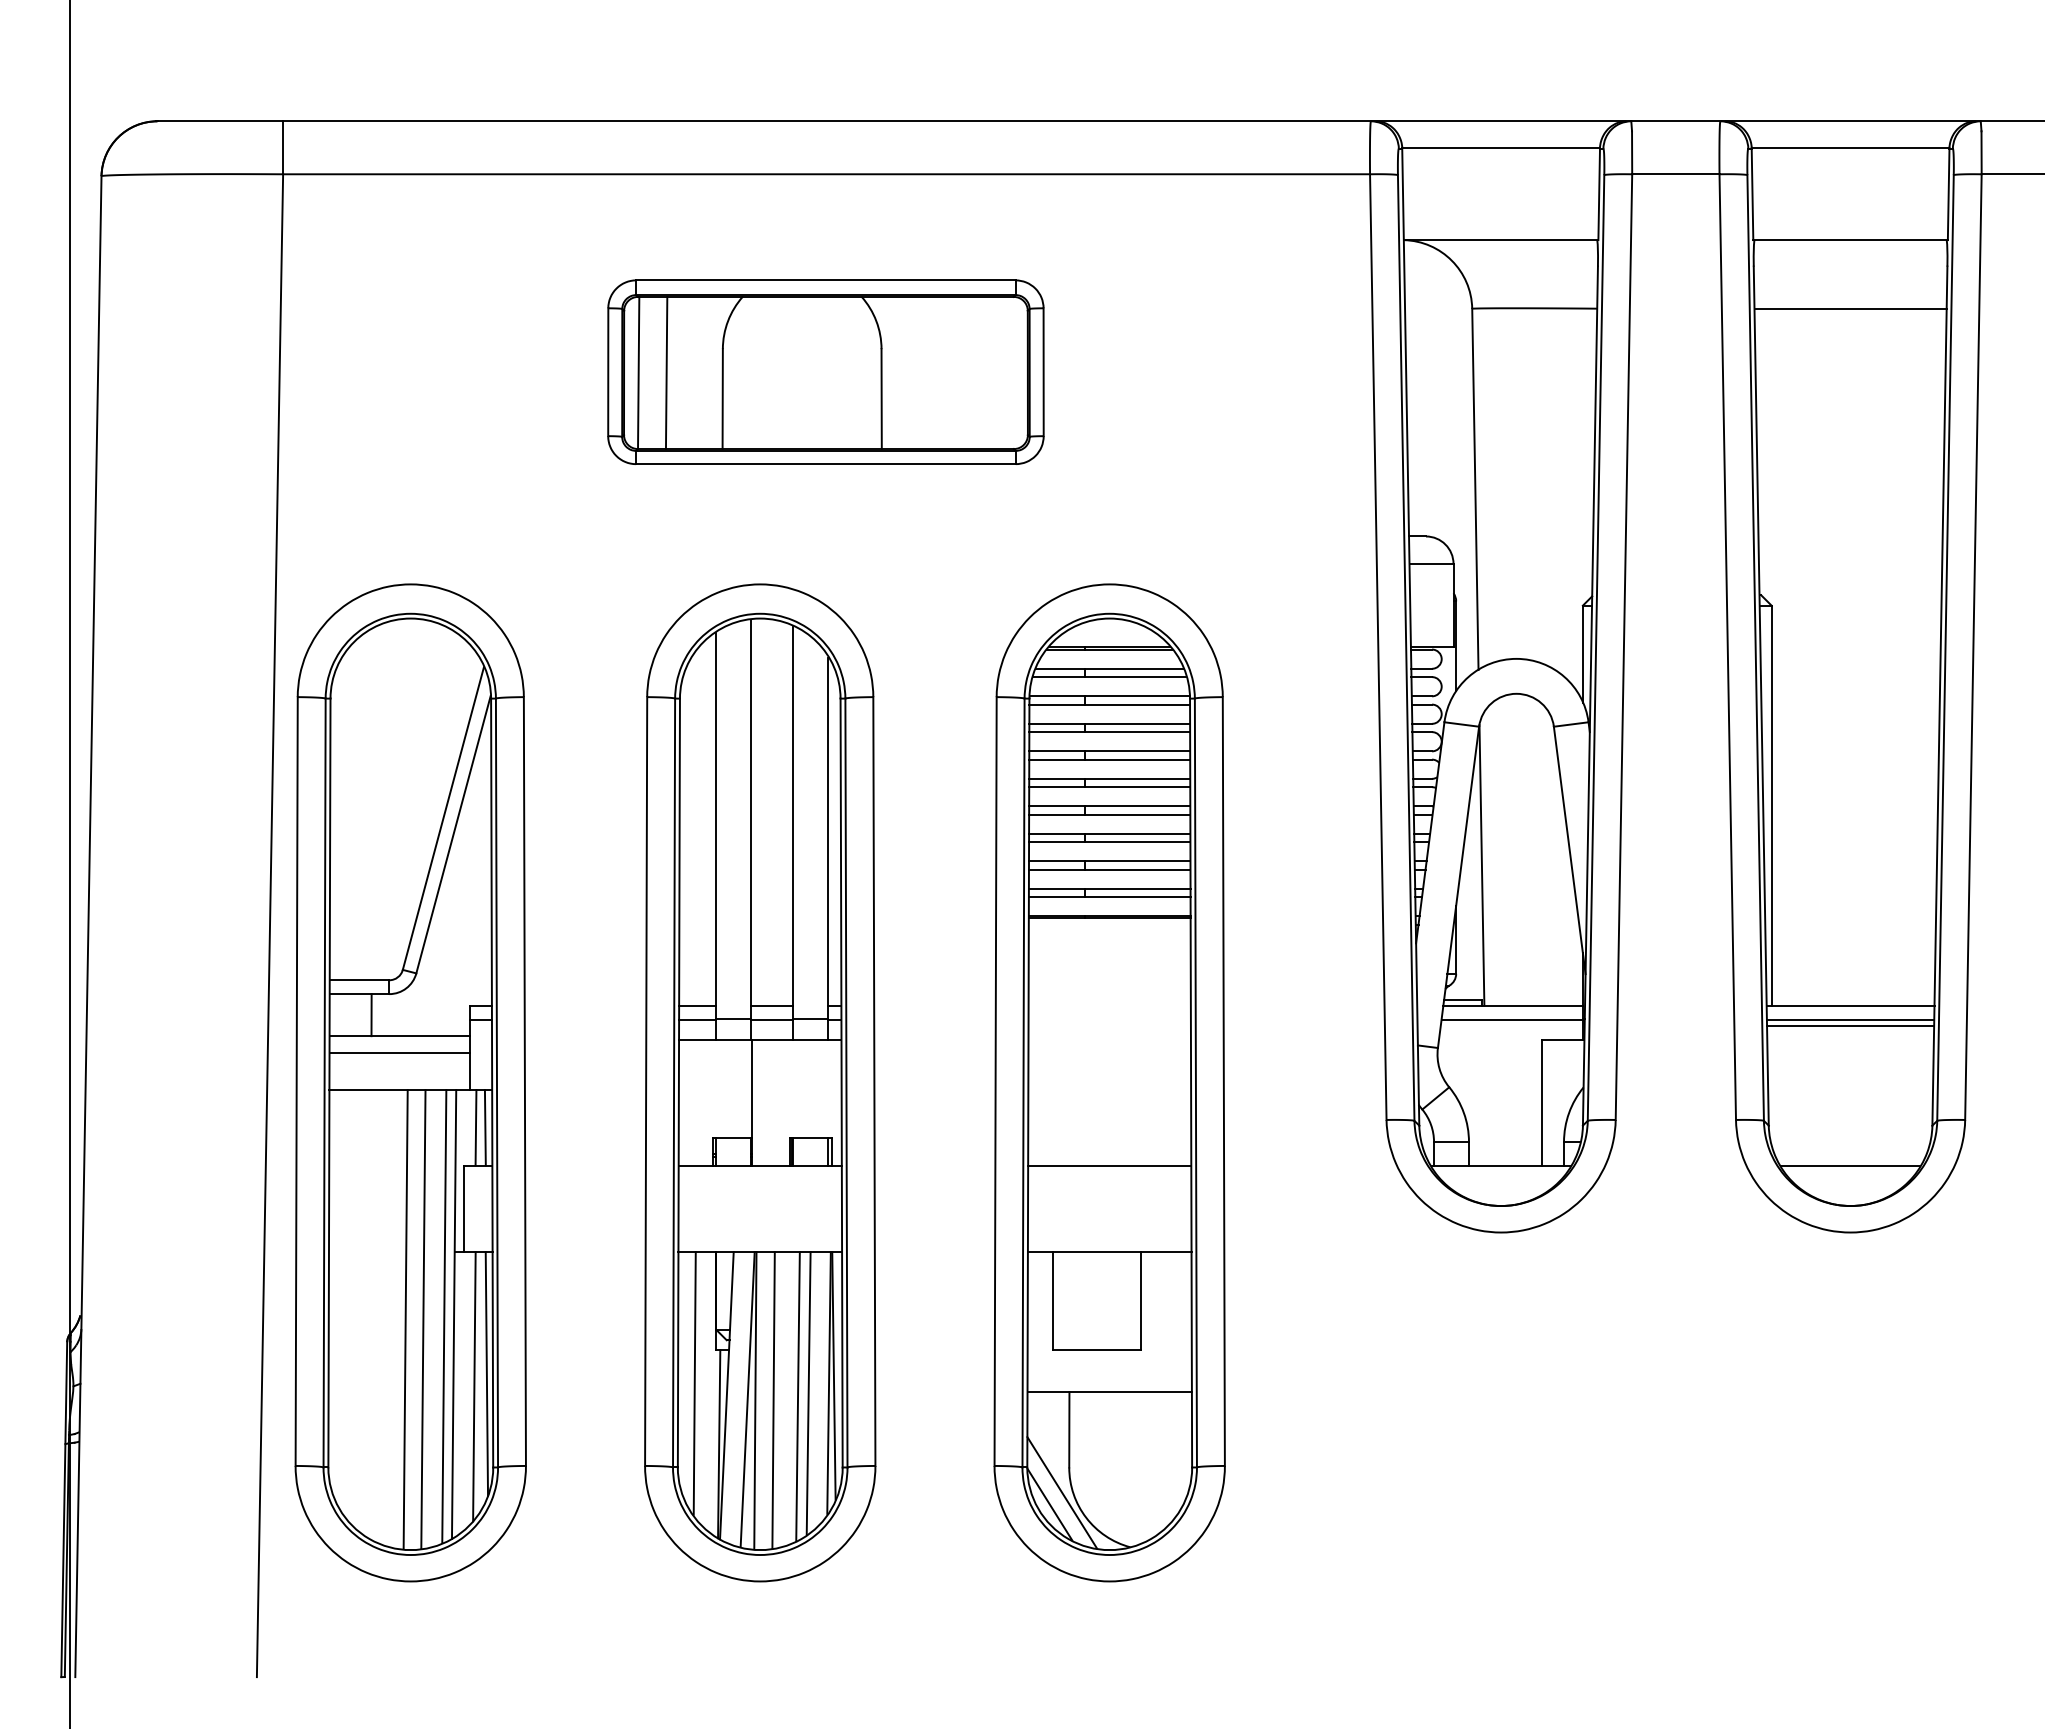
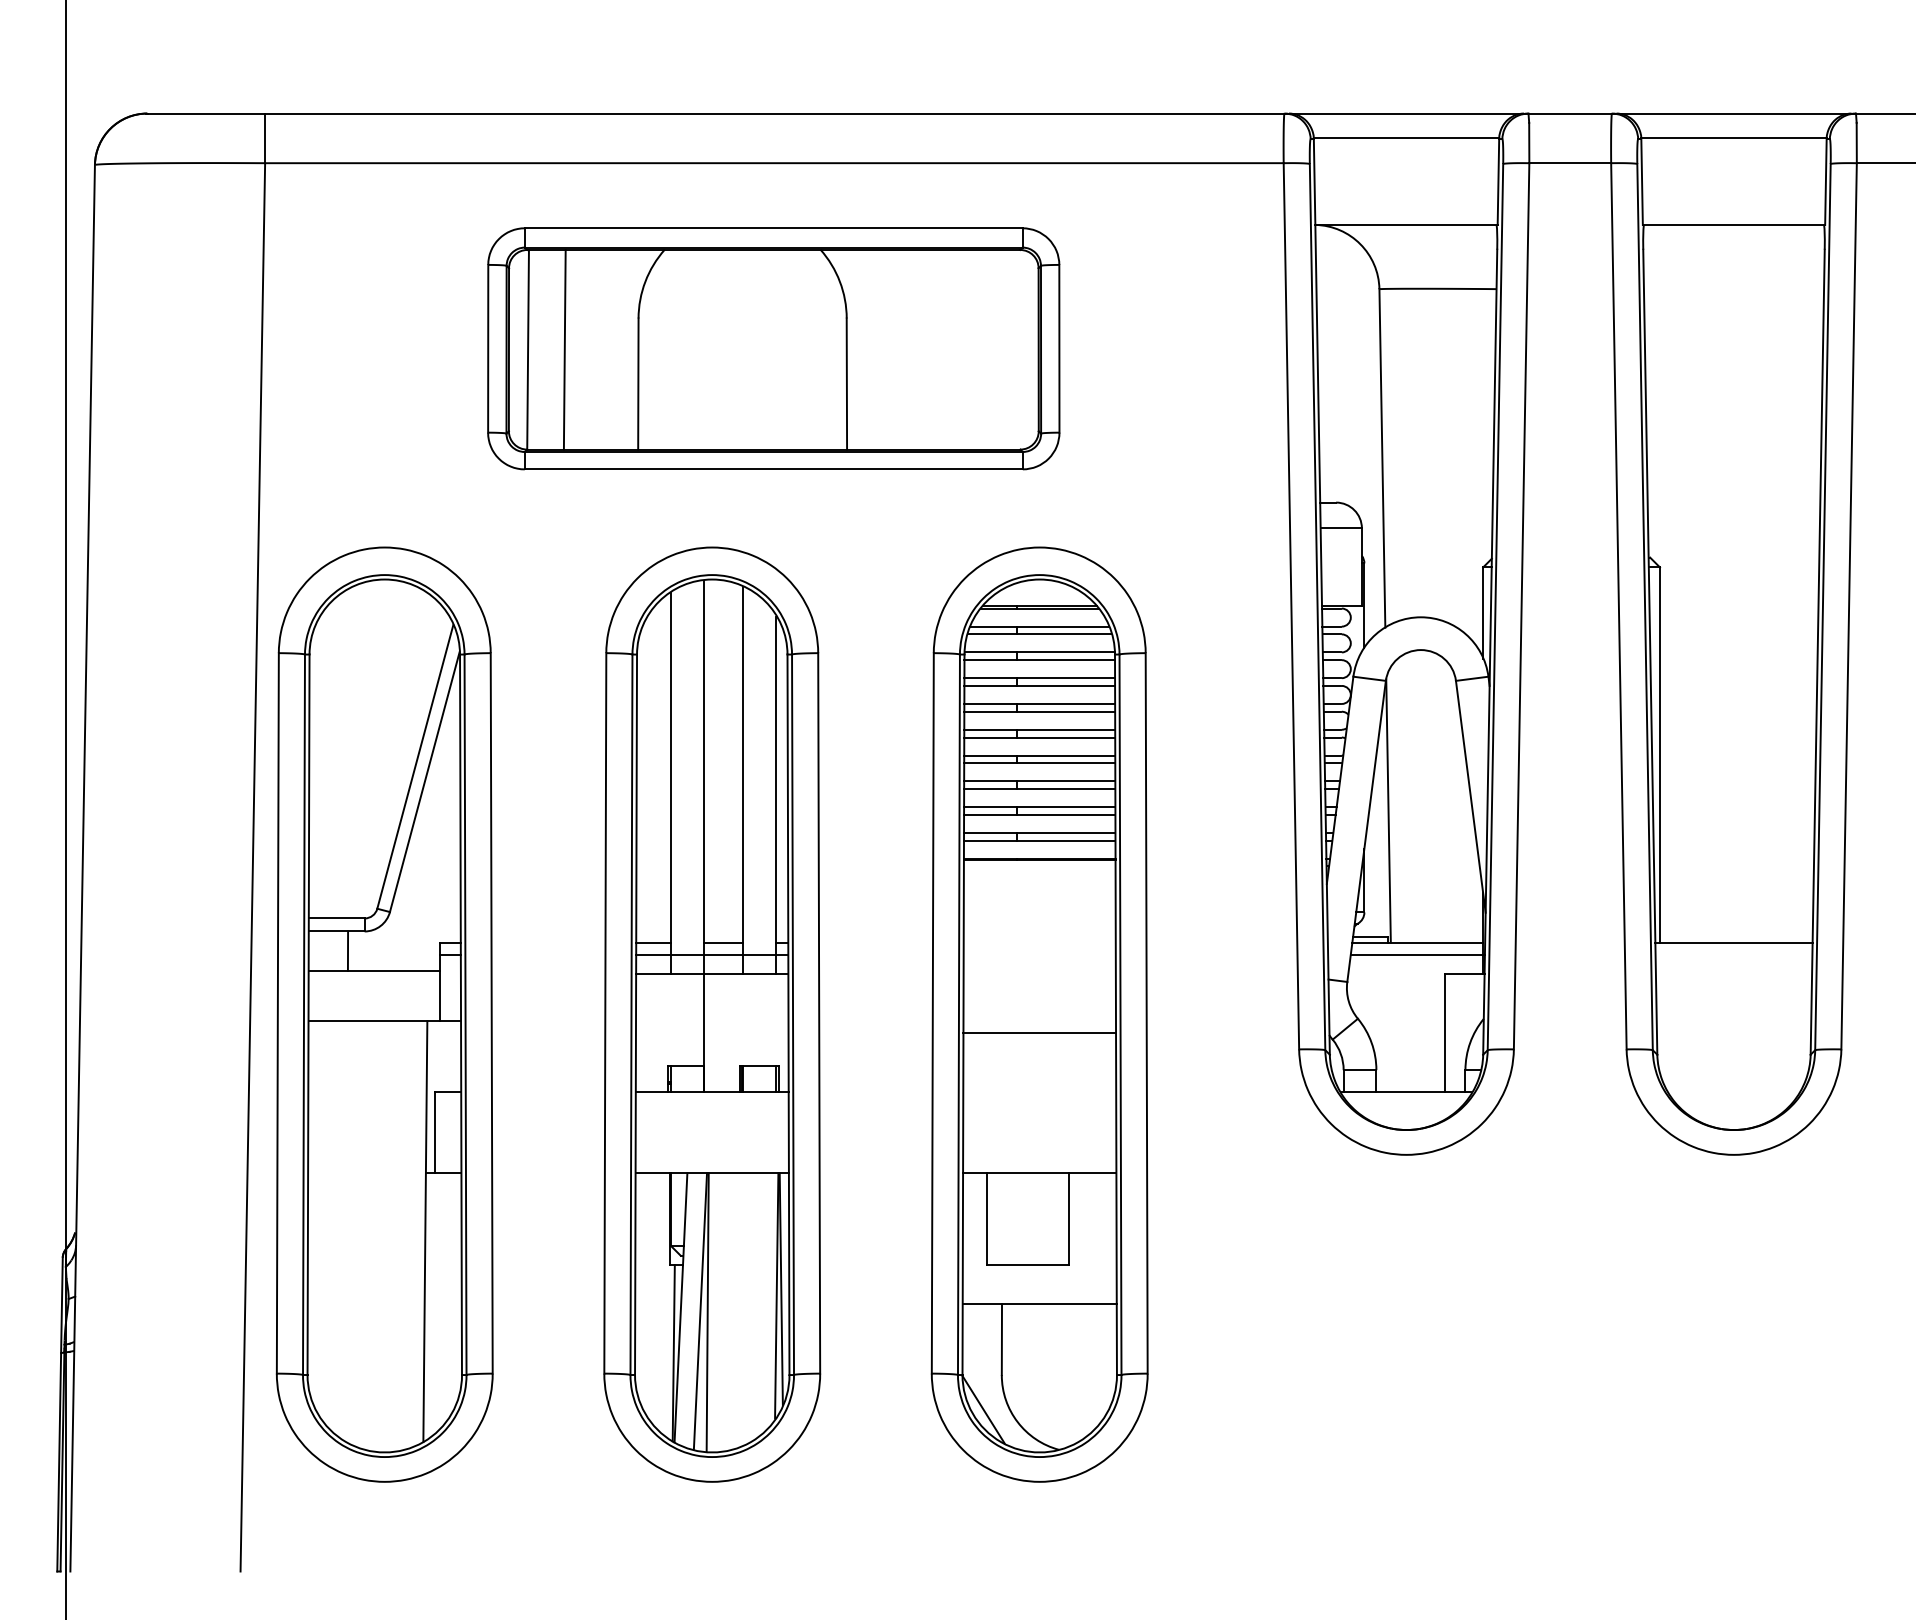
line: (1850, 308) -> (1733, 288), removed
part: (825, 371) -> (773, 348), size x1.4
line: (1850, 1019) -> (1733, 955), removed
line: (1850, 1025) -> (1733, 960), removed
line: (399, 1052) -> (374, 986), removed
line: (475, 1127) -> (445, 1056), removed
line: (484, 1127) -> (453, 1056), removed
line: (1109, 1165) -> (1039, 1033), moved
line: (1850, 1165) -> (1733, 1092), removed
line: (444, 1316) -> (416, 1233), removed
line: (405, 1319) -> (379, 1236), removed
line: (423, 1319) -> (396, 1236), removed
line: (486, 1374) -> (455, 1287), removed
line: (694, 1383) -> (650, 1296), removed
line: (474, 1386) -> (444, 1299), removed
line: (808, 1393) -> (757, 1305), removed
line: (797, 1396) -> (747, 1308), removed
line: (773, 1400) -> (724, 1312), removed
line: (1062, 1492) -> (995, 1398), removed

